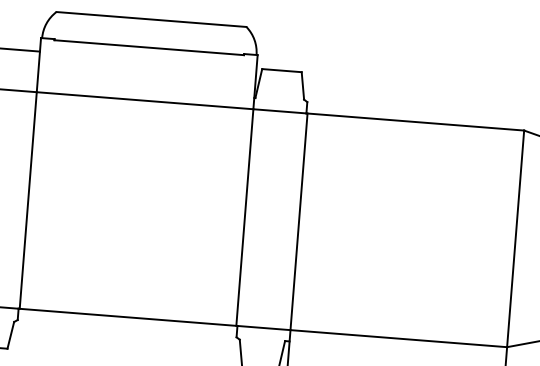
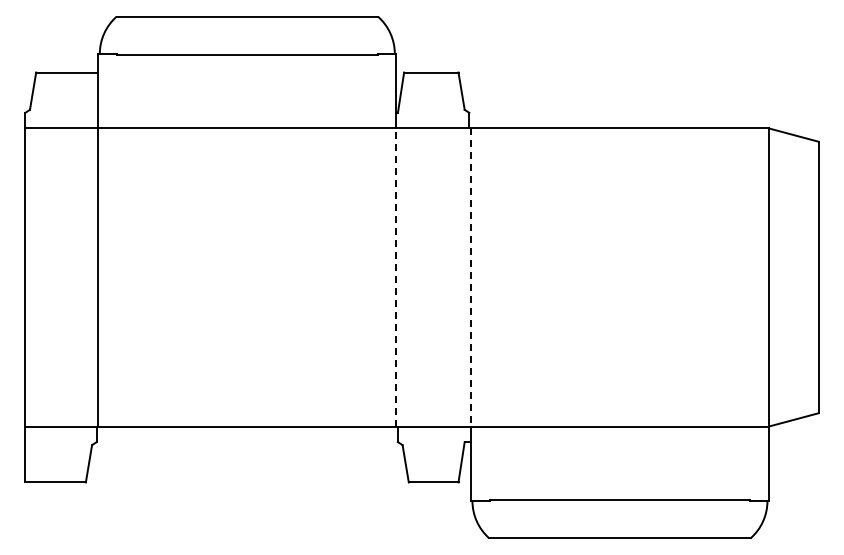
line: (244, 217) -> (396, 277), solid -> dashed
line: (298, 221) -> (470, 277), solid -> dashed

